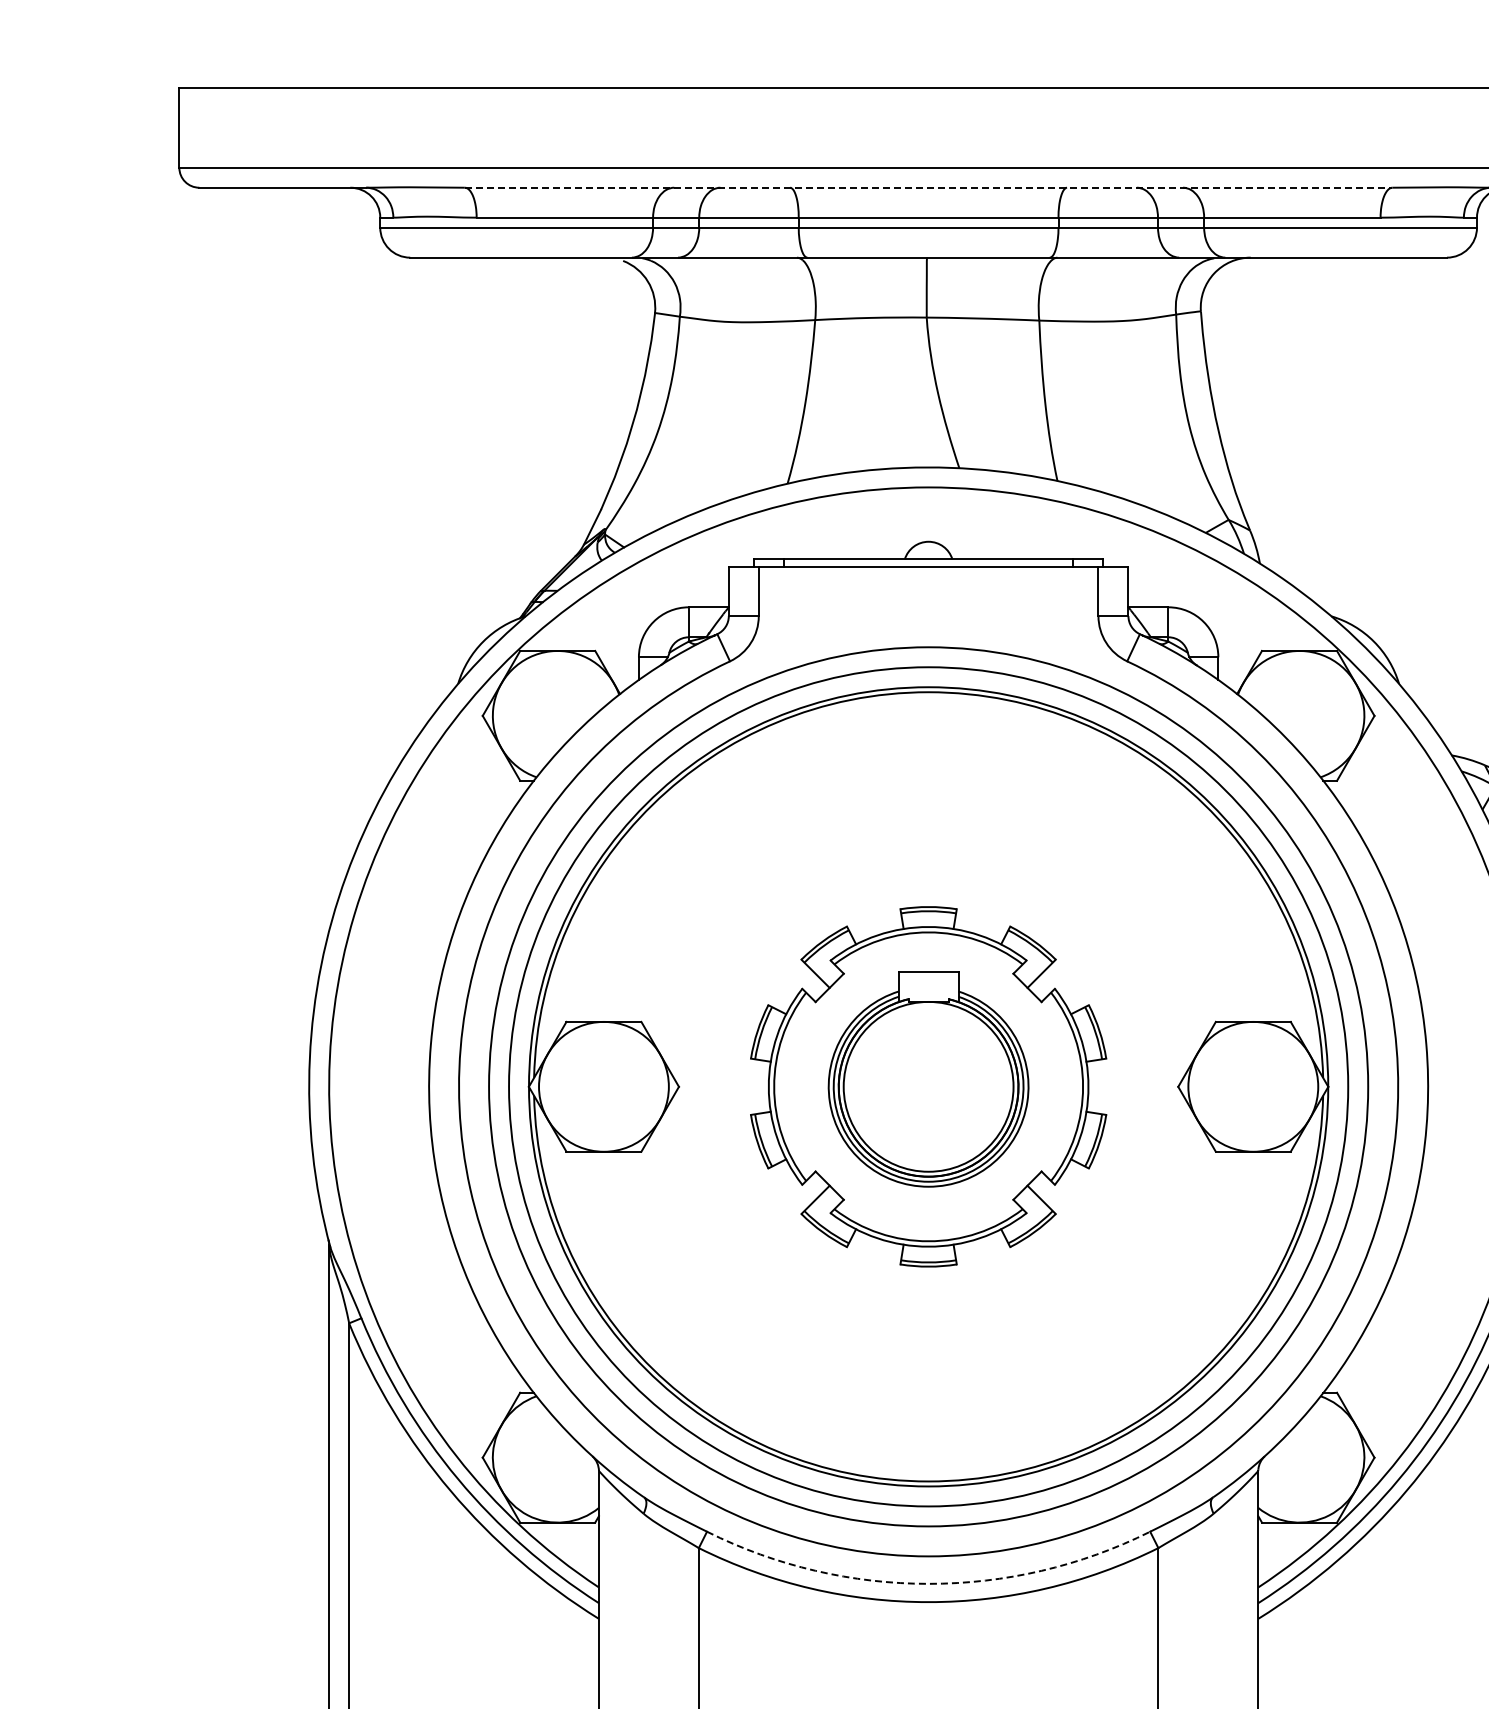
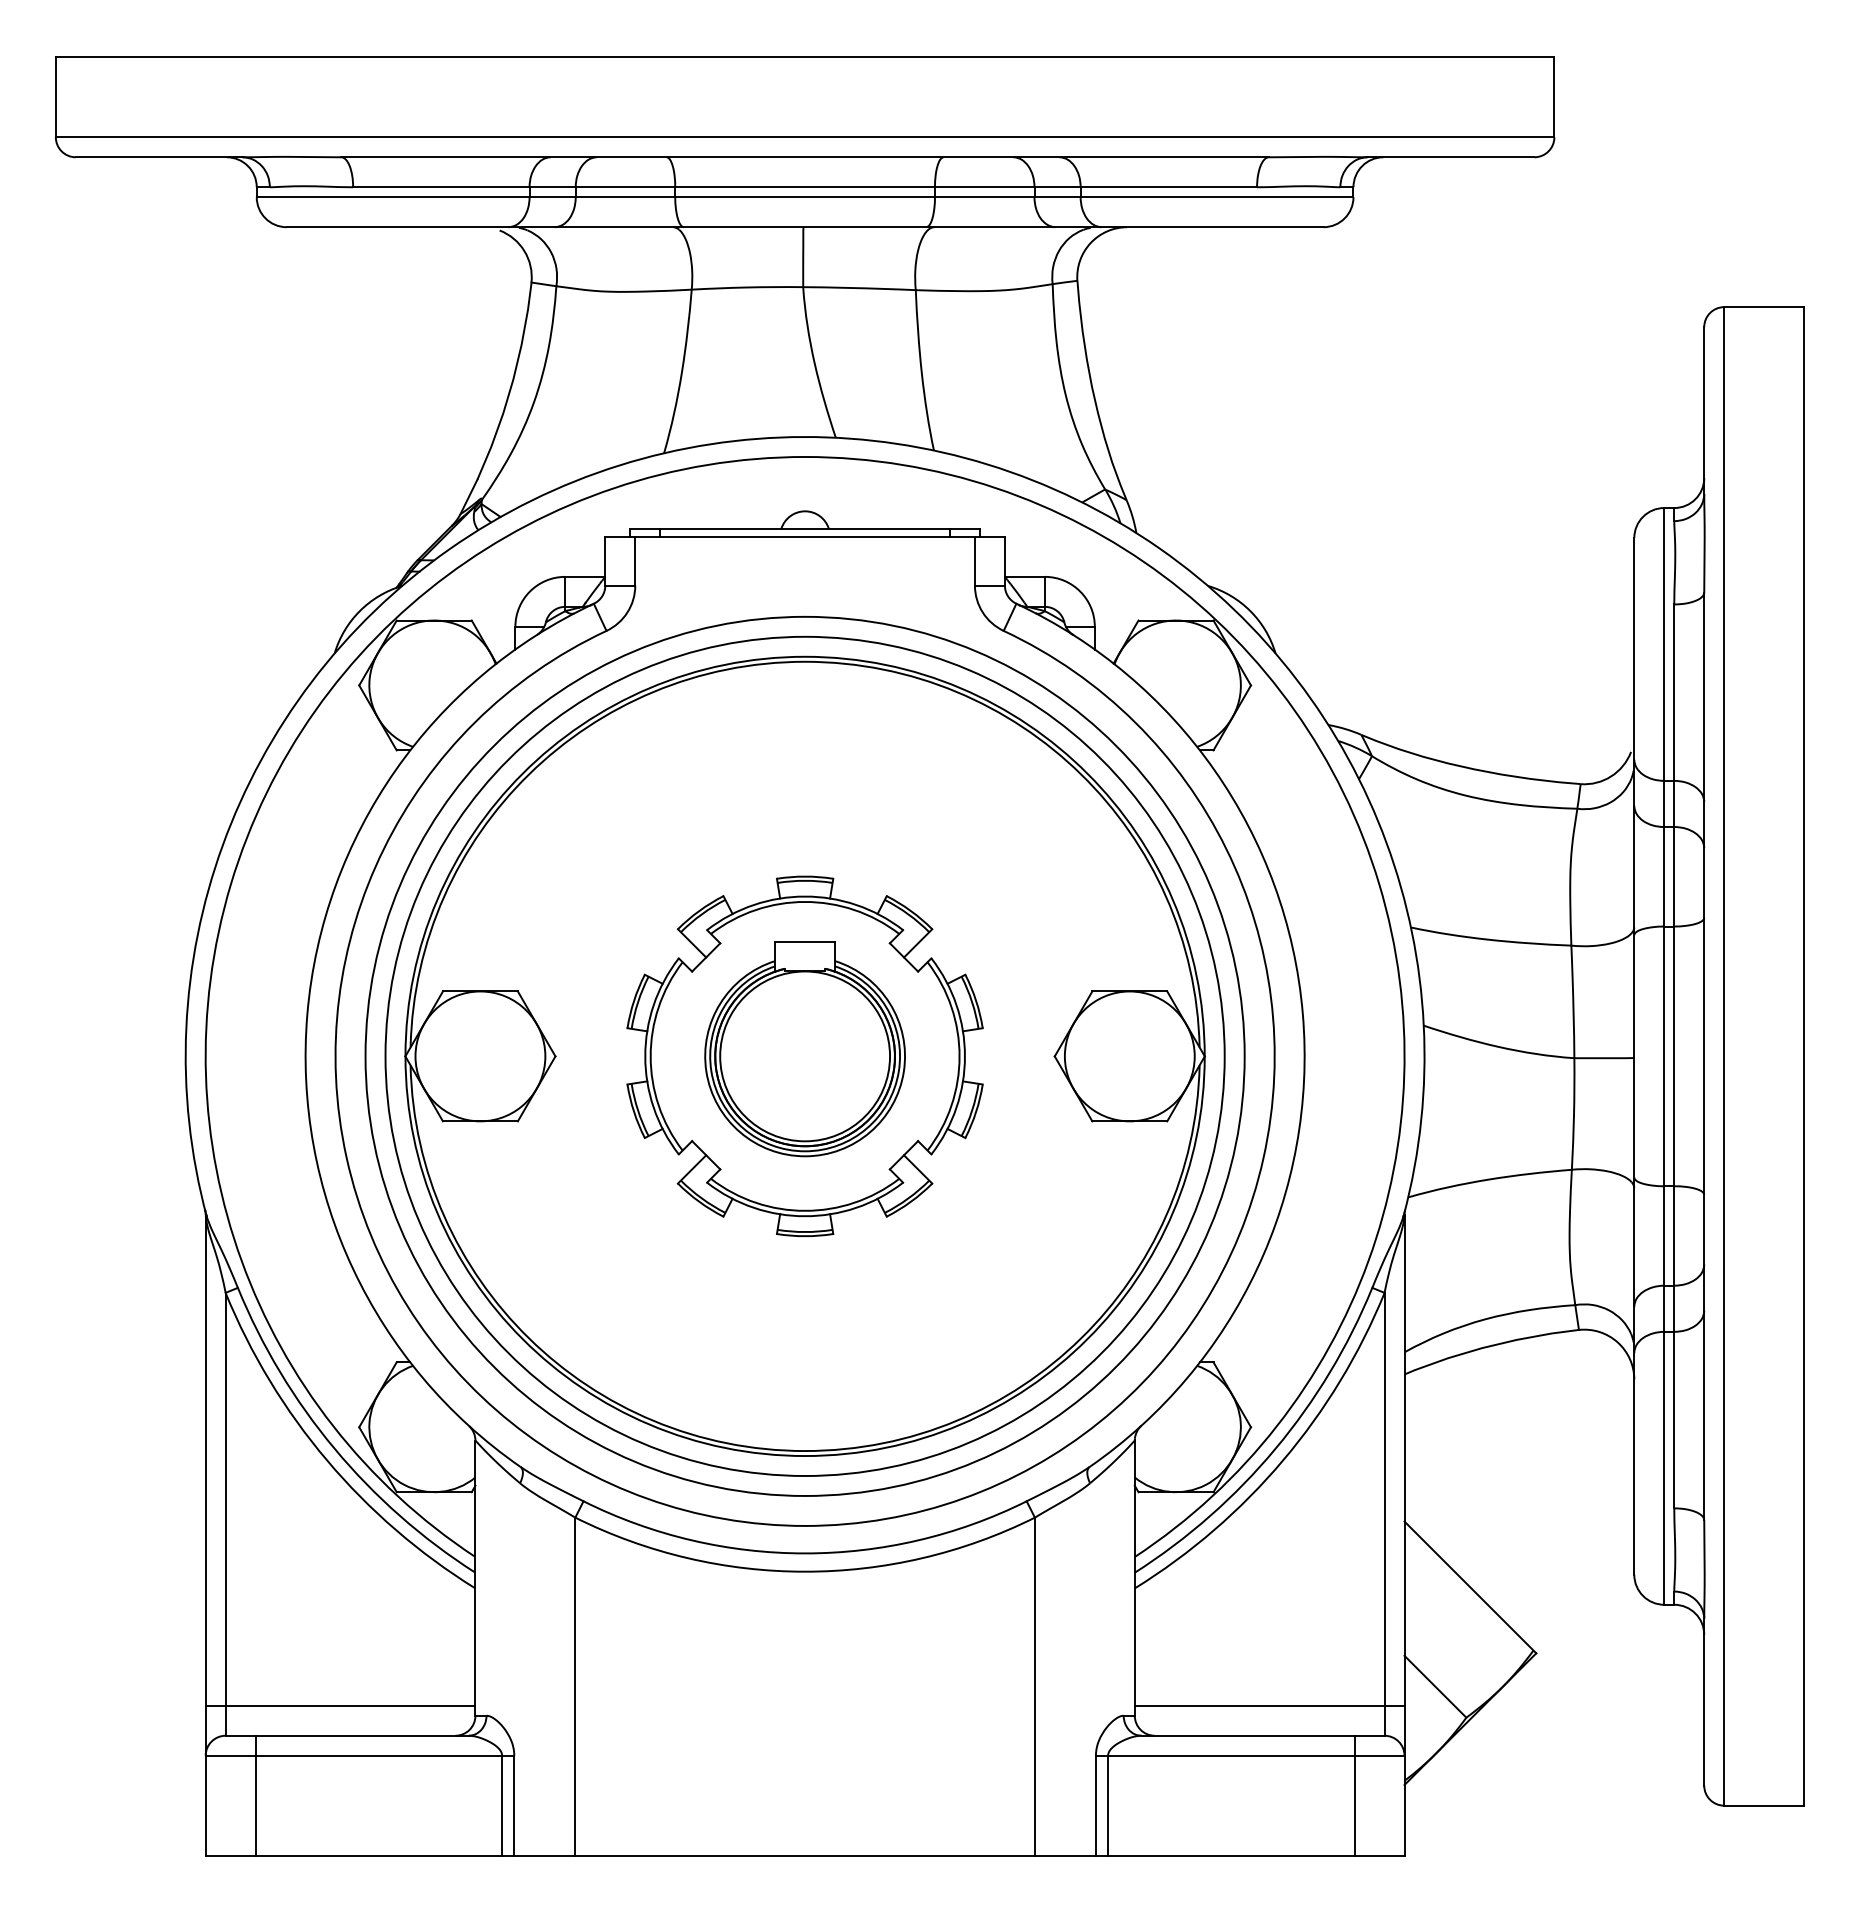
line: (929, 187) -> (805, 157), dashed -> solid
arc: (929, 1583) -> (805, 1553), dashed -> solid

